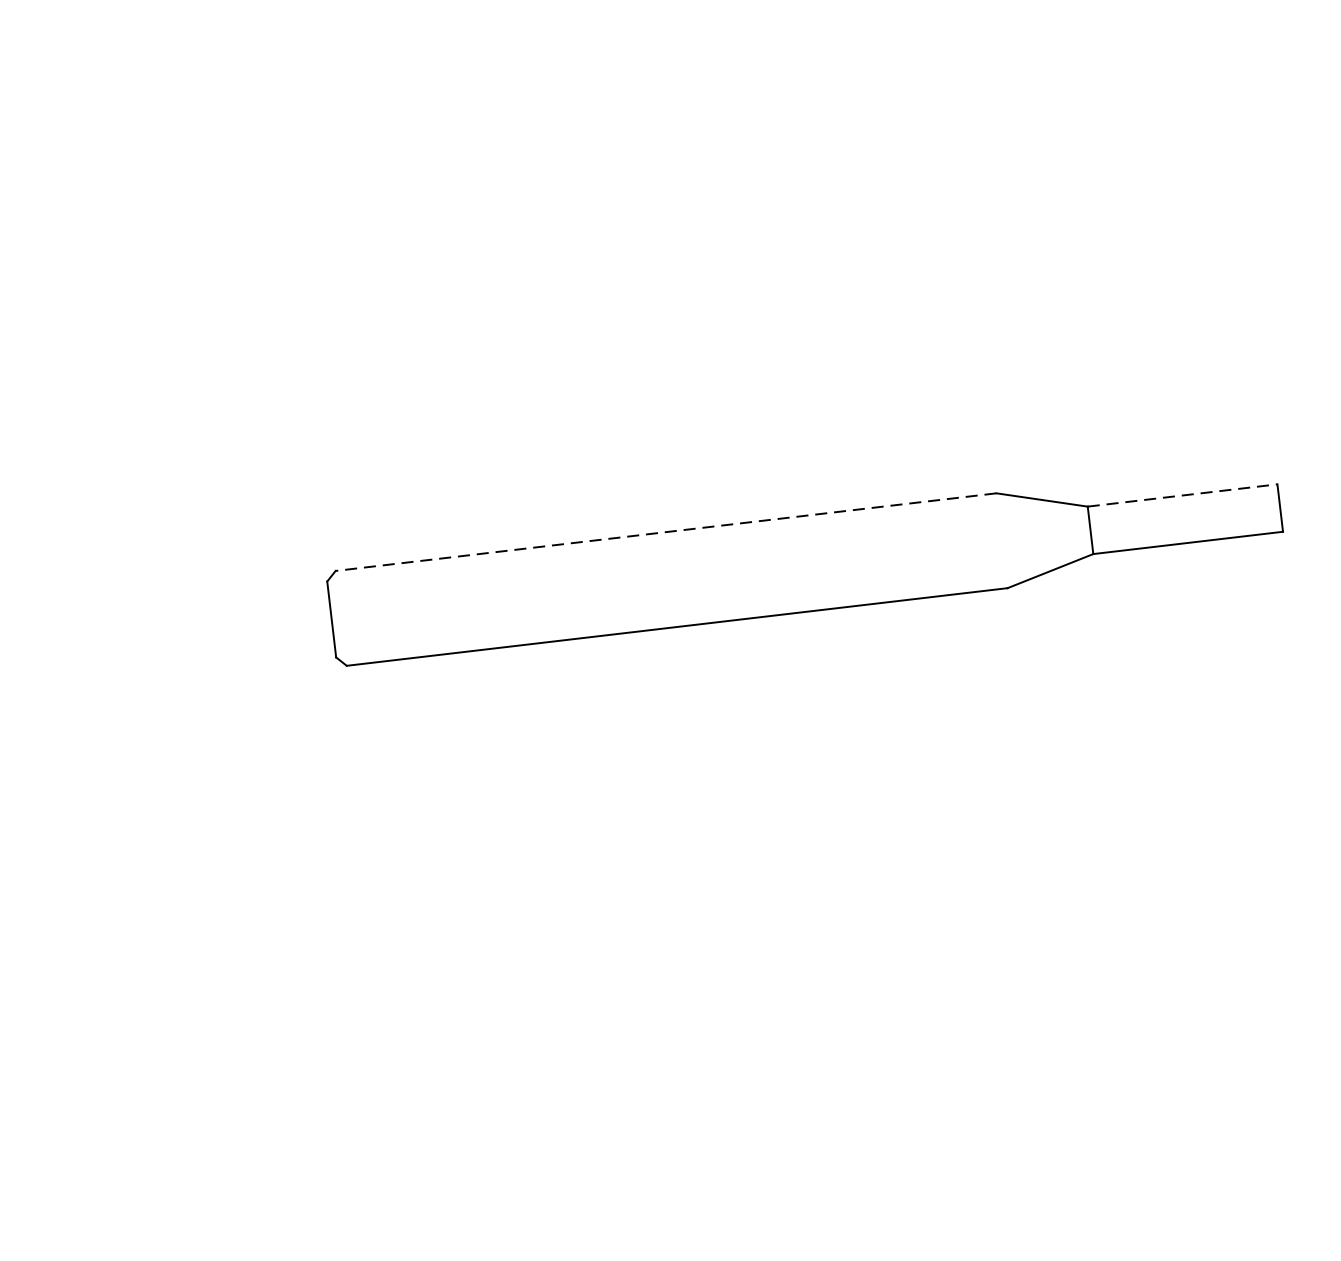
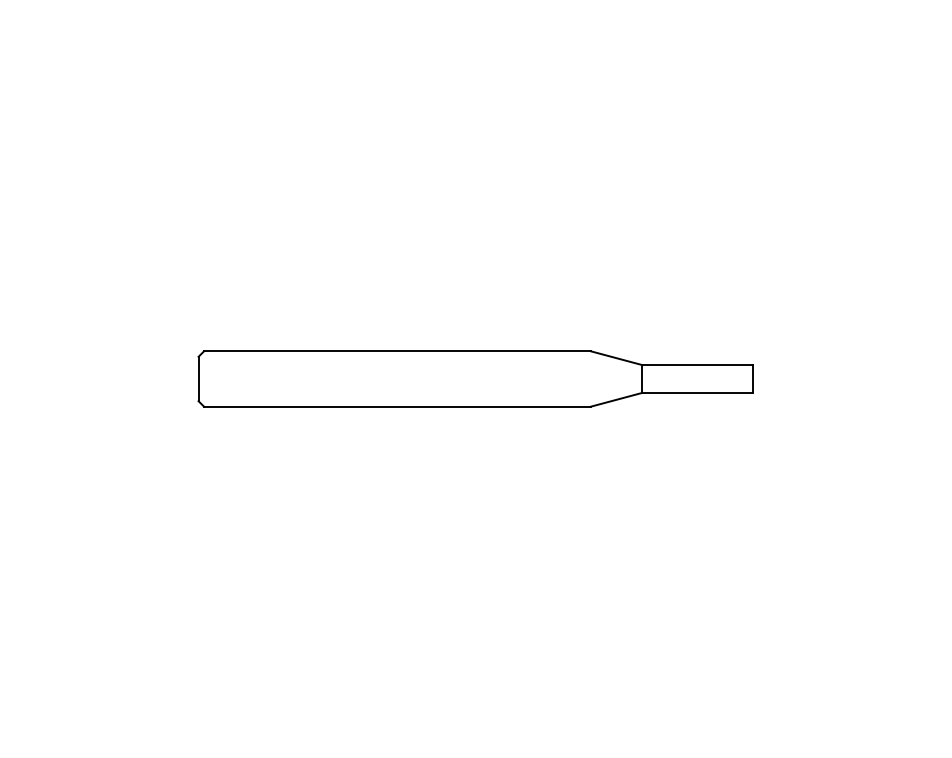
line: (1183, 496) -> (698, 365), dashed -> solid
line: (664, 532) -> (396, 351), dashed -> solid

